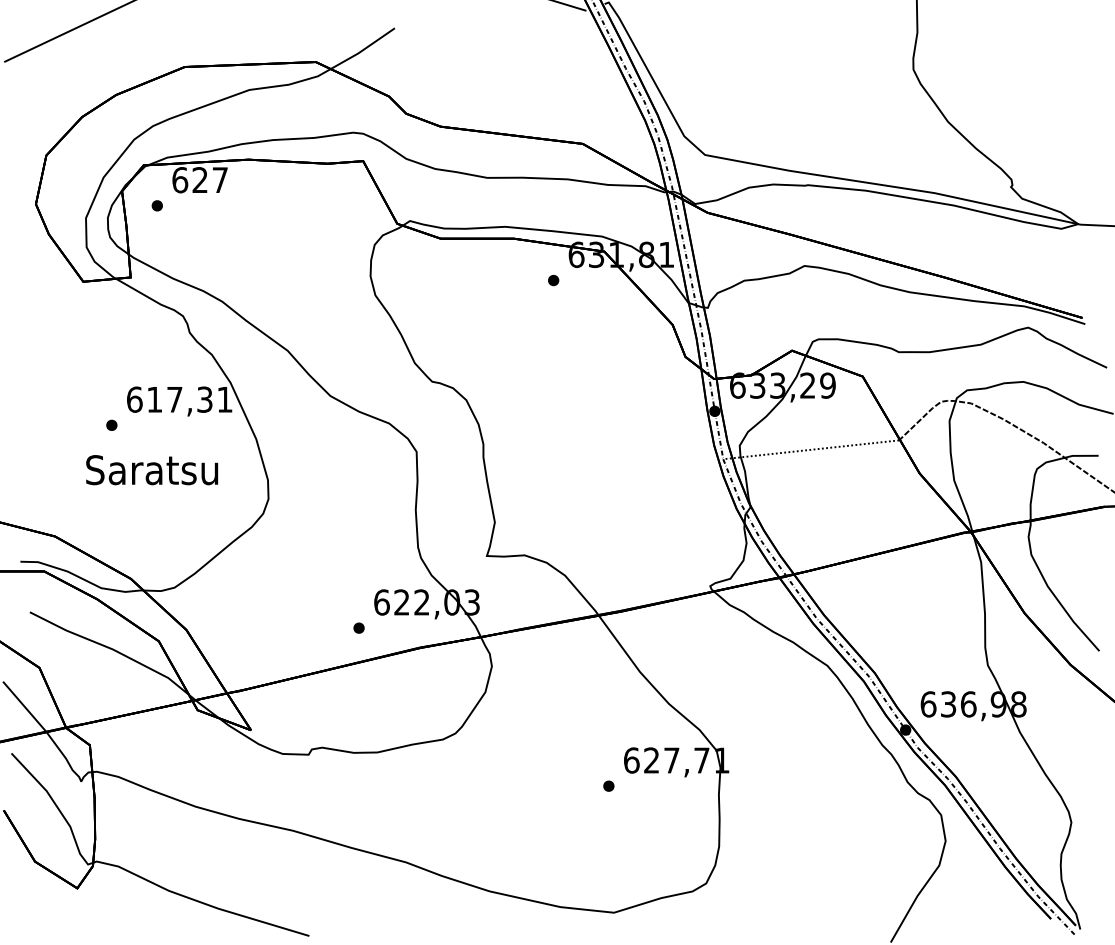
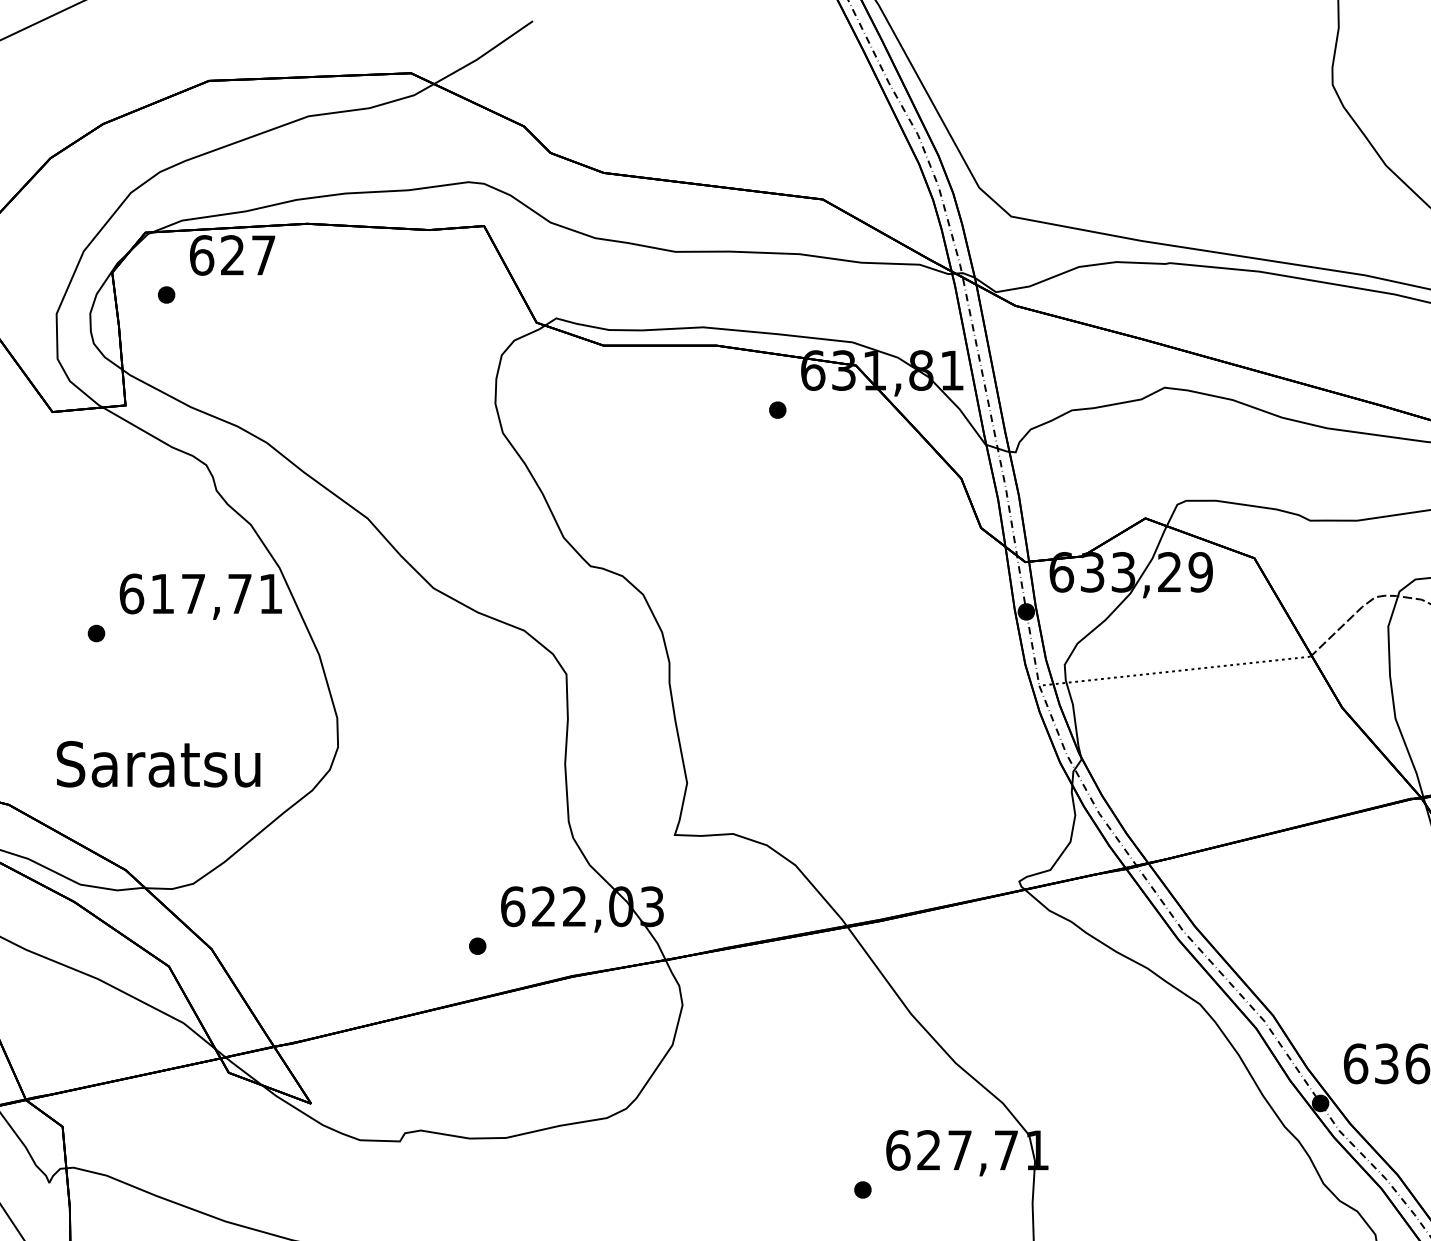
text: (204, 399) -> (239, 593), 617,31 -> 617,71
text: (152, 470) -> (159, 764), moved

